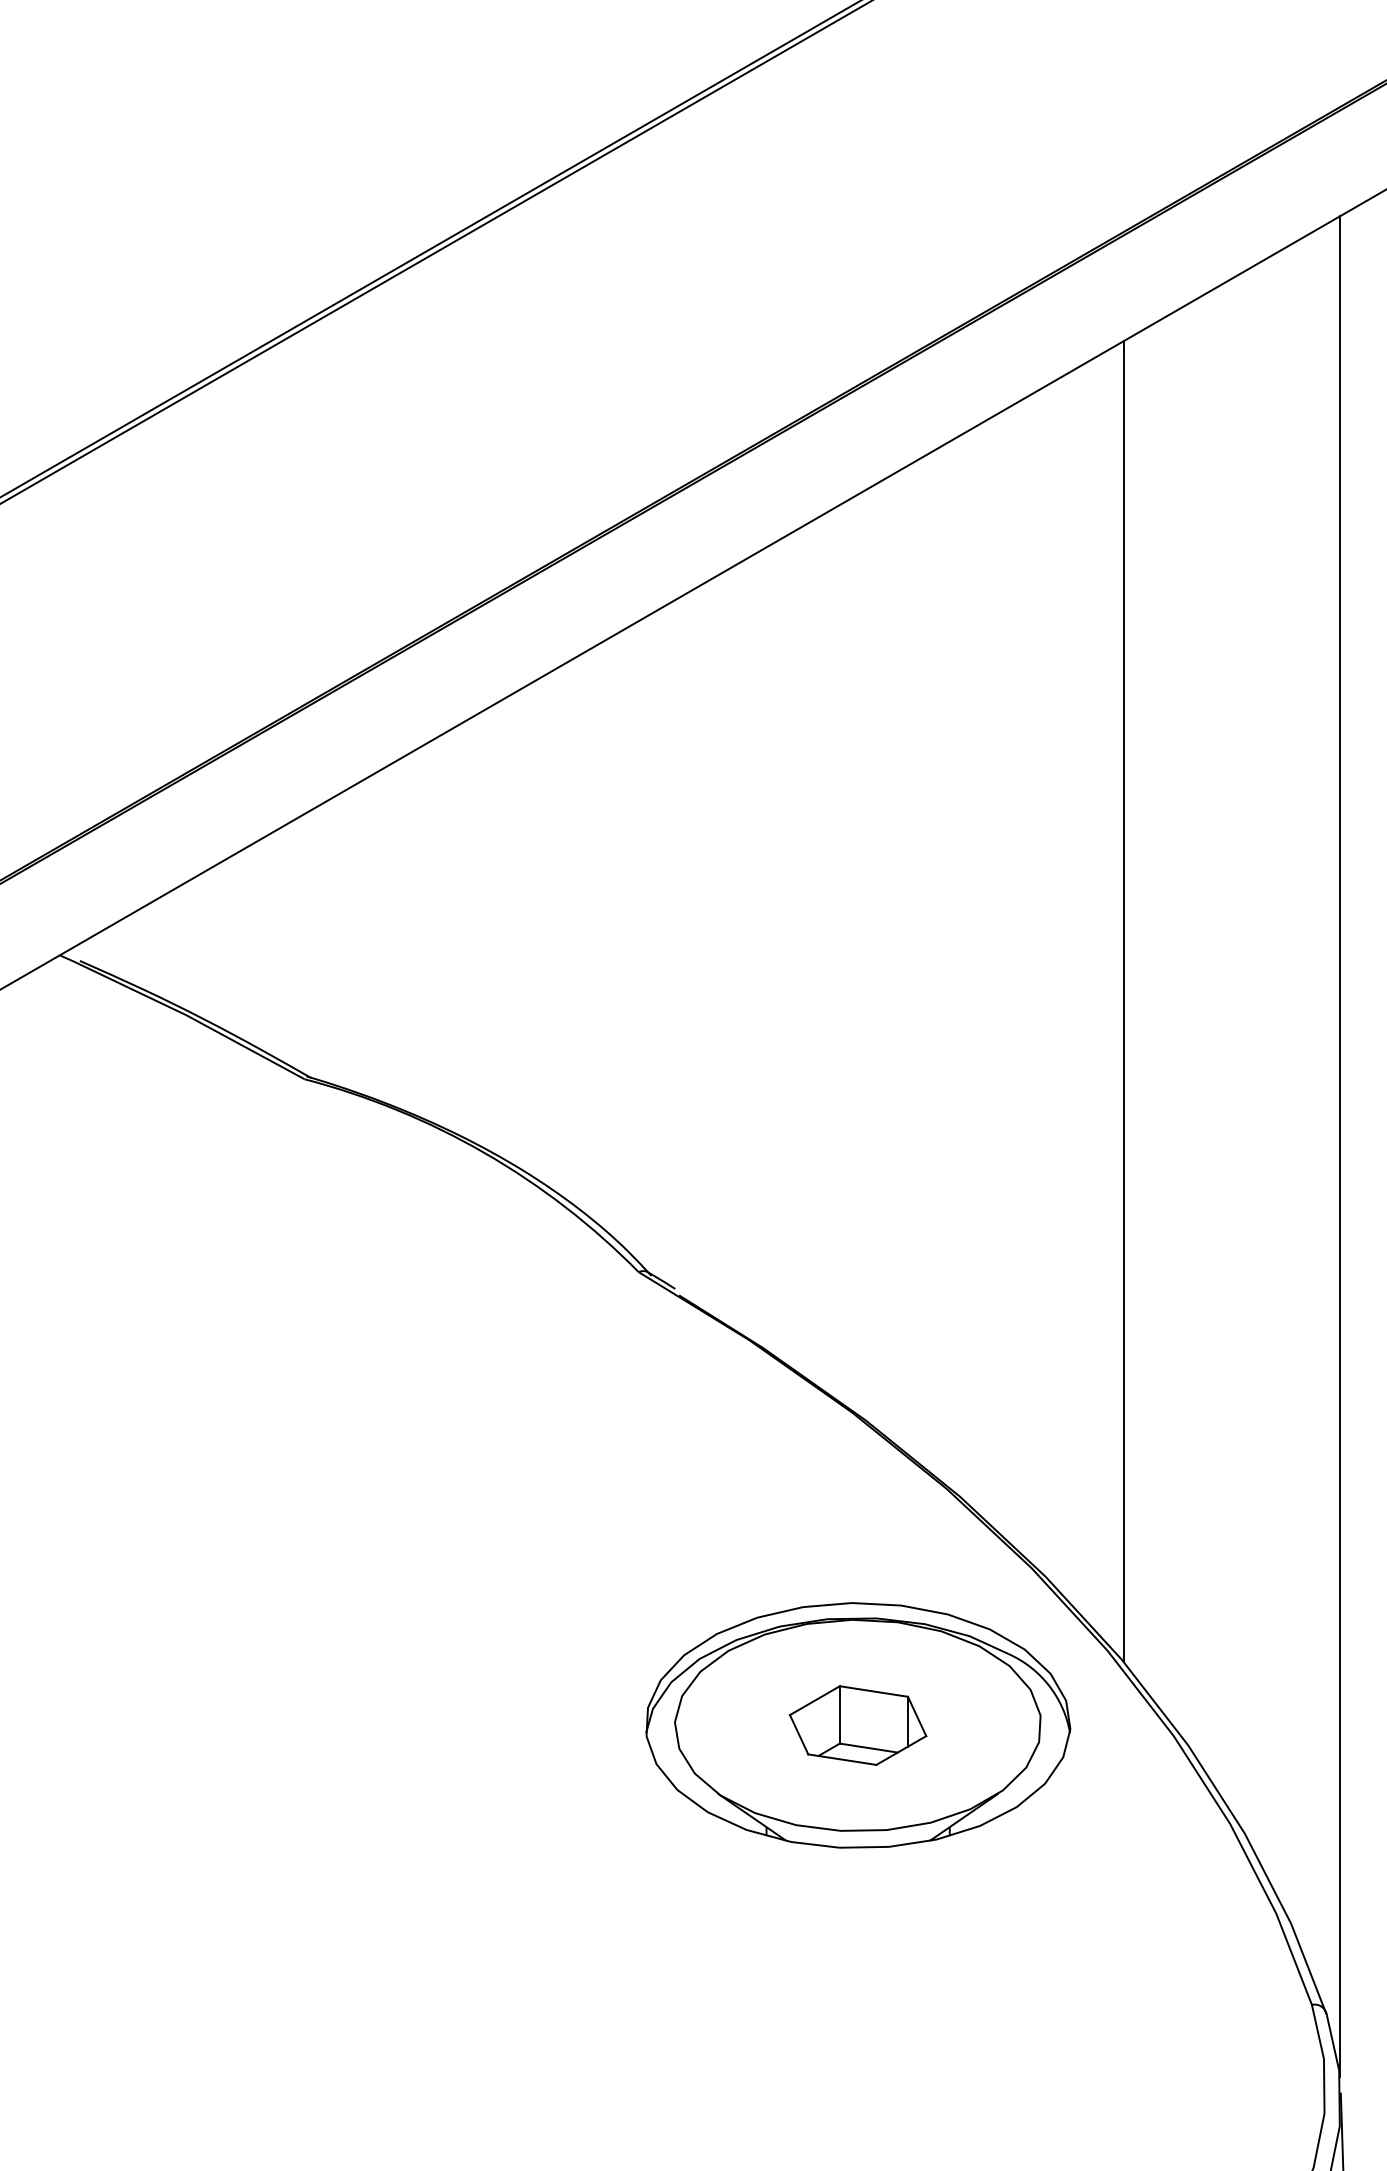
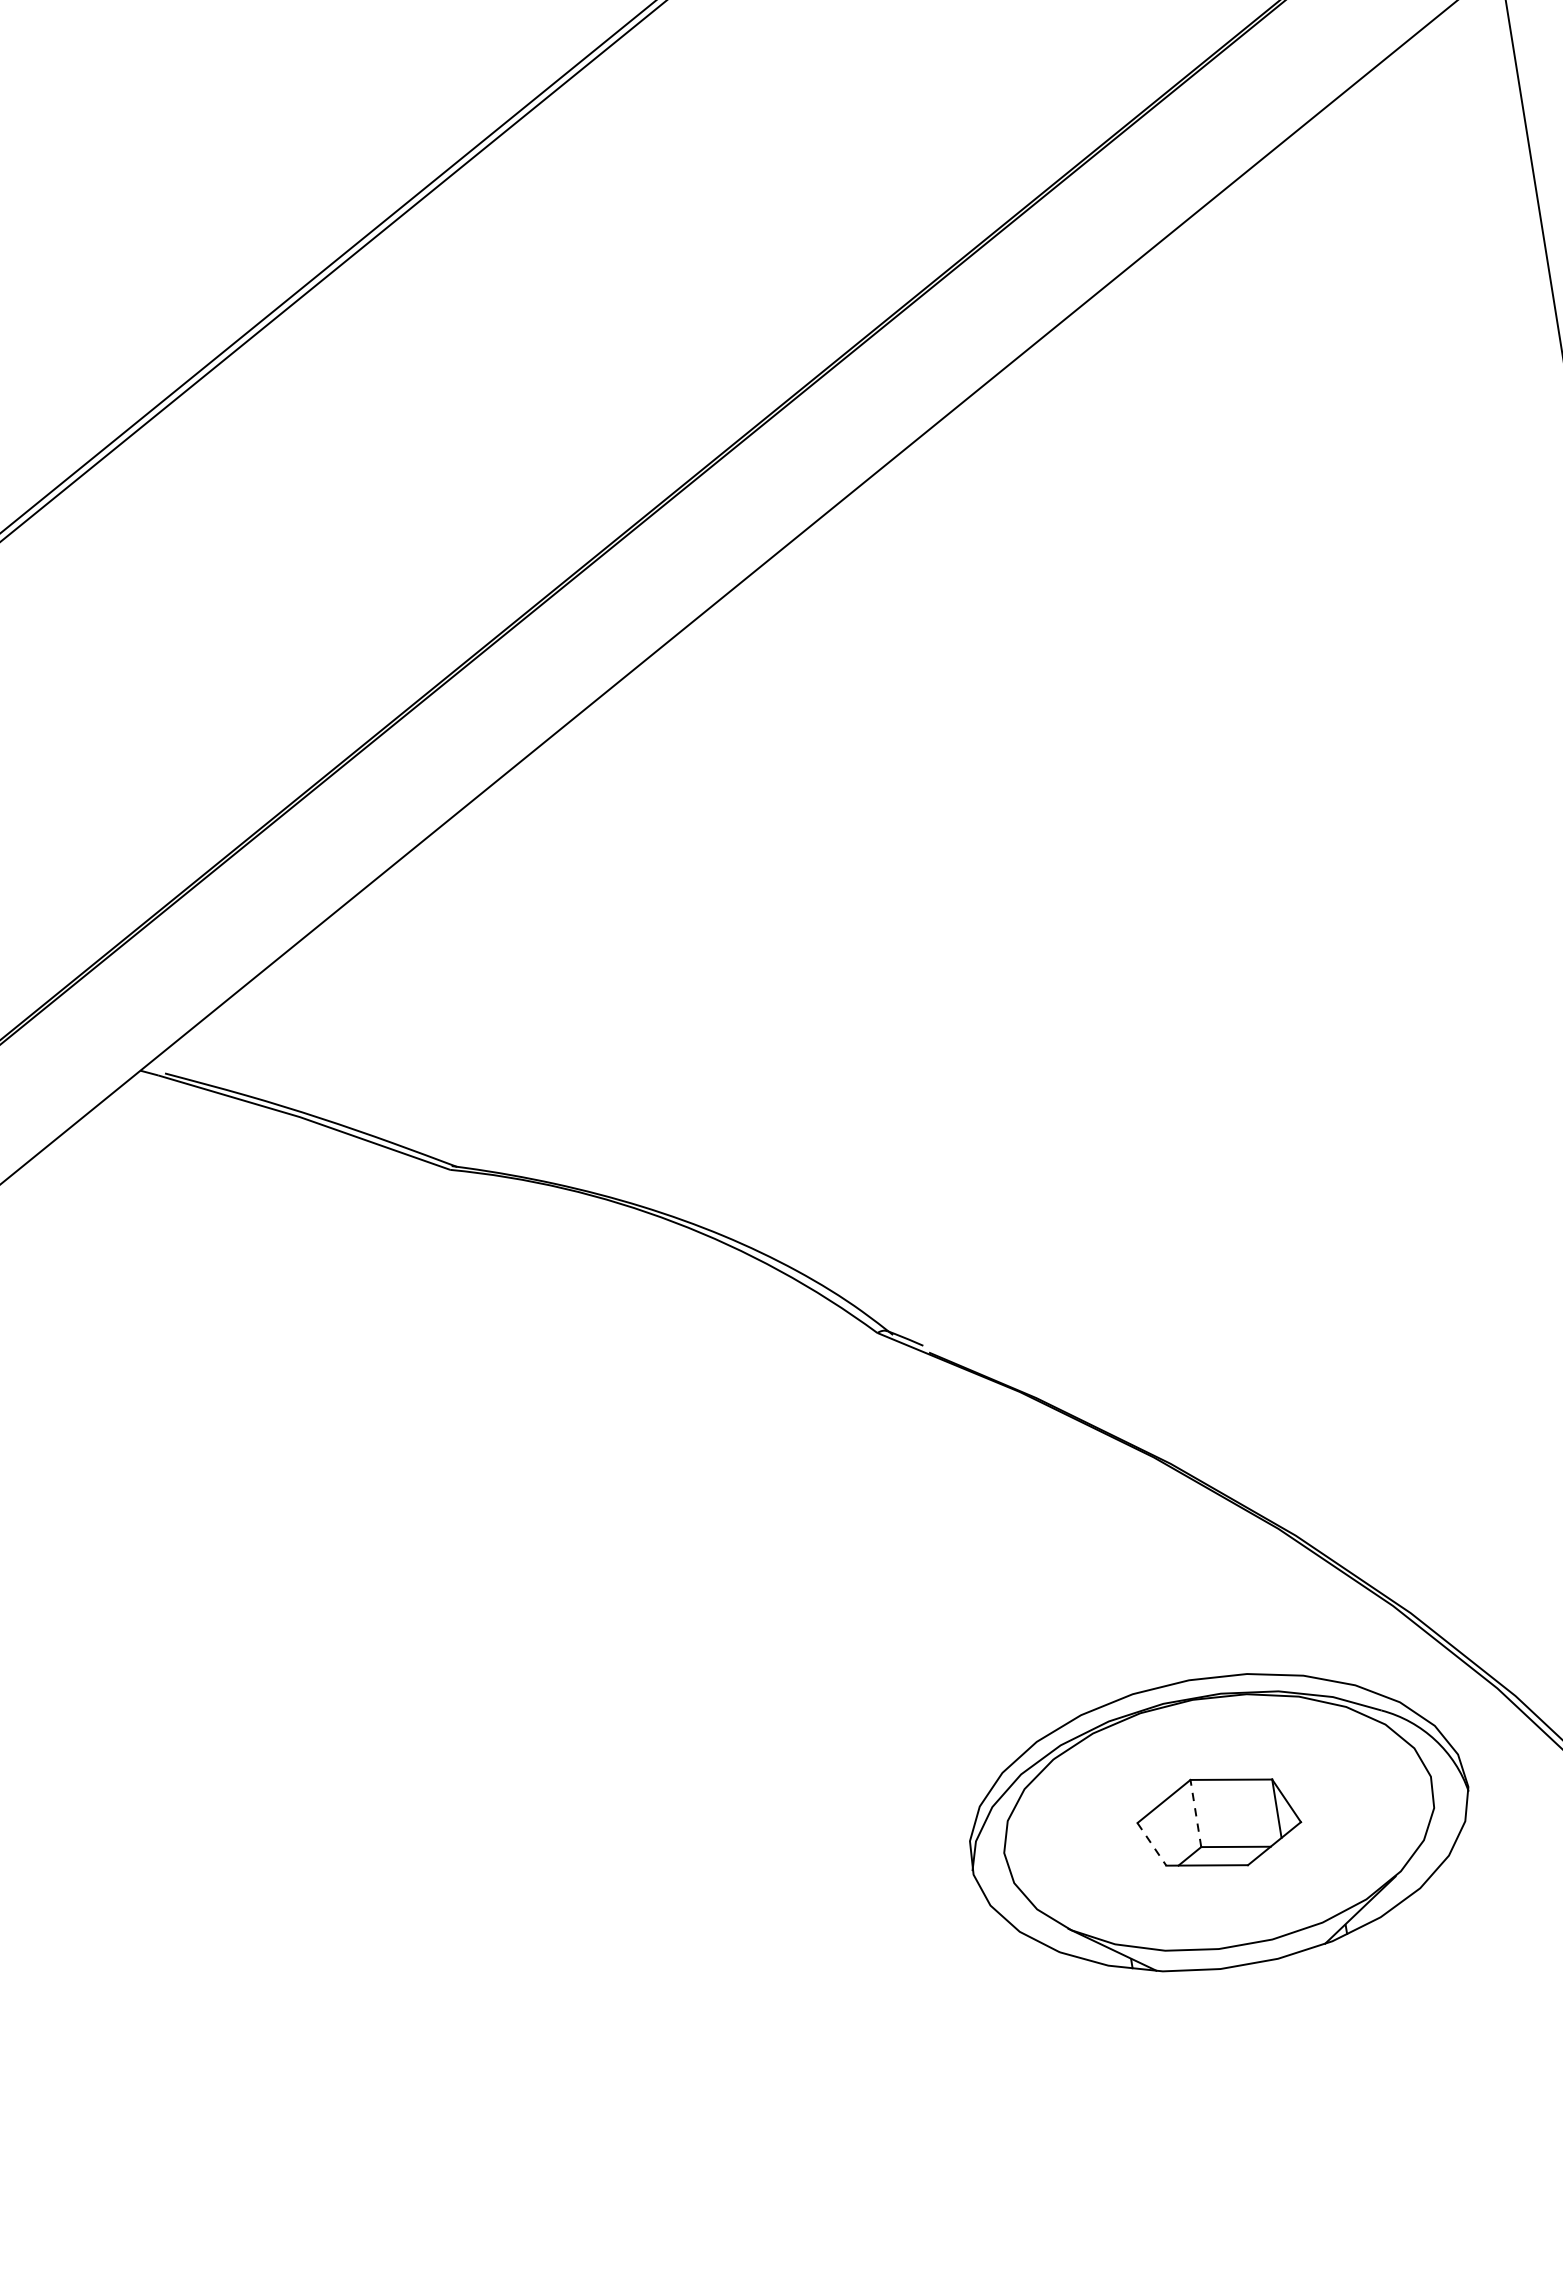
line: (1123, 1001) -> (1394, 925), removed
line: (839, 1714) -> (1195, 1813), solid -> dashed
line: (799, 1734) -> (1152, 1844), solid -> dashed

